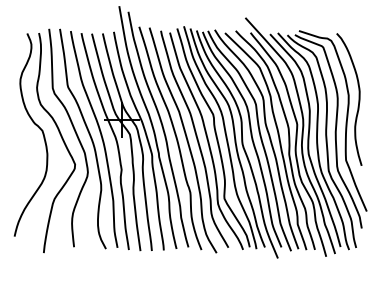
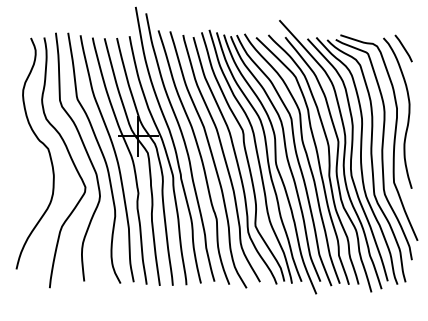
line: (354, 42) -> (403, 48), added

